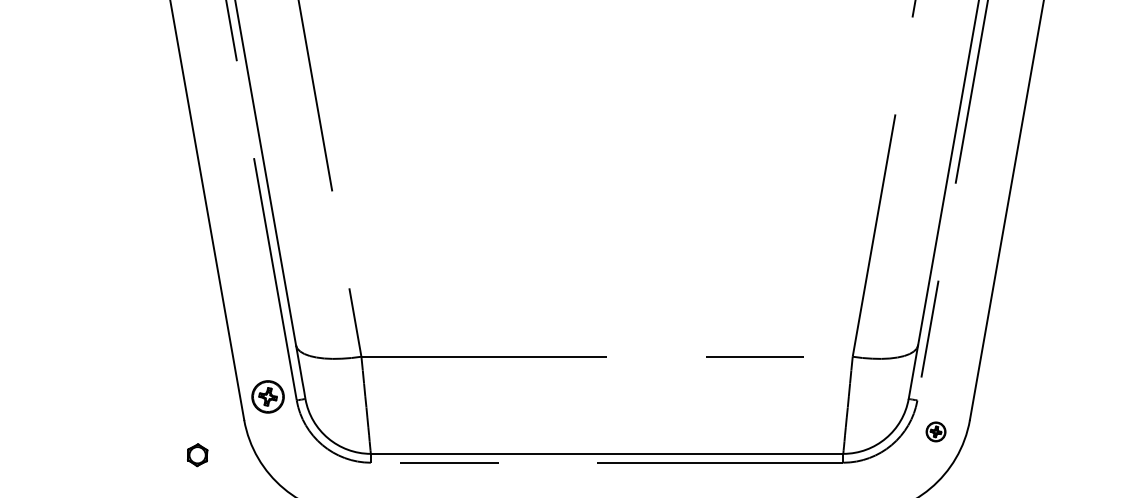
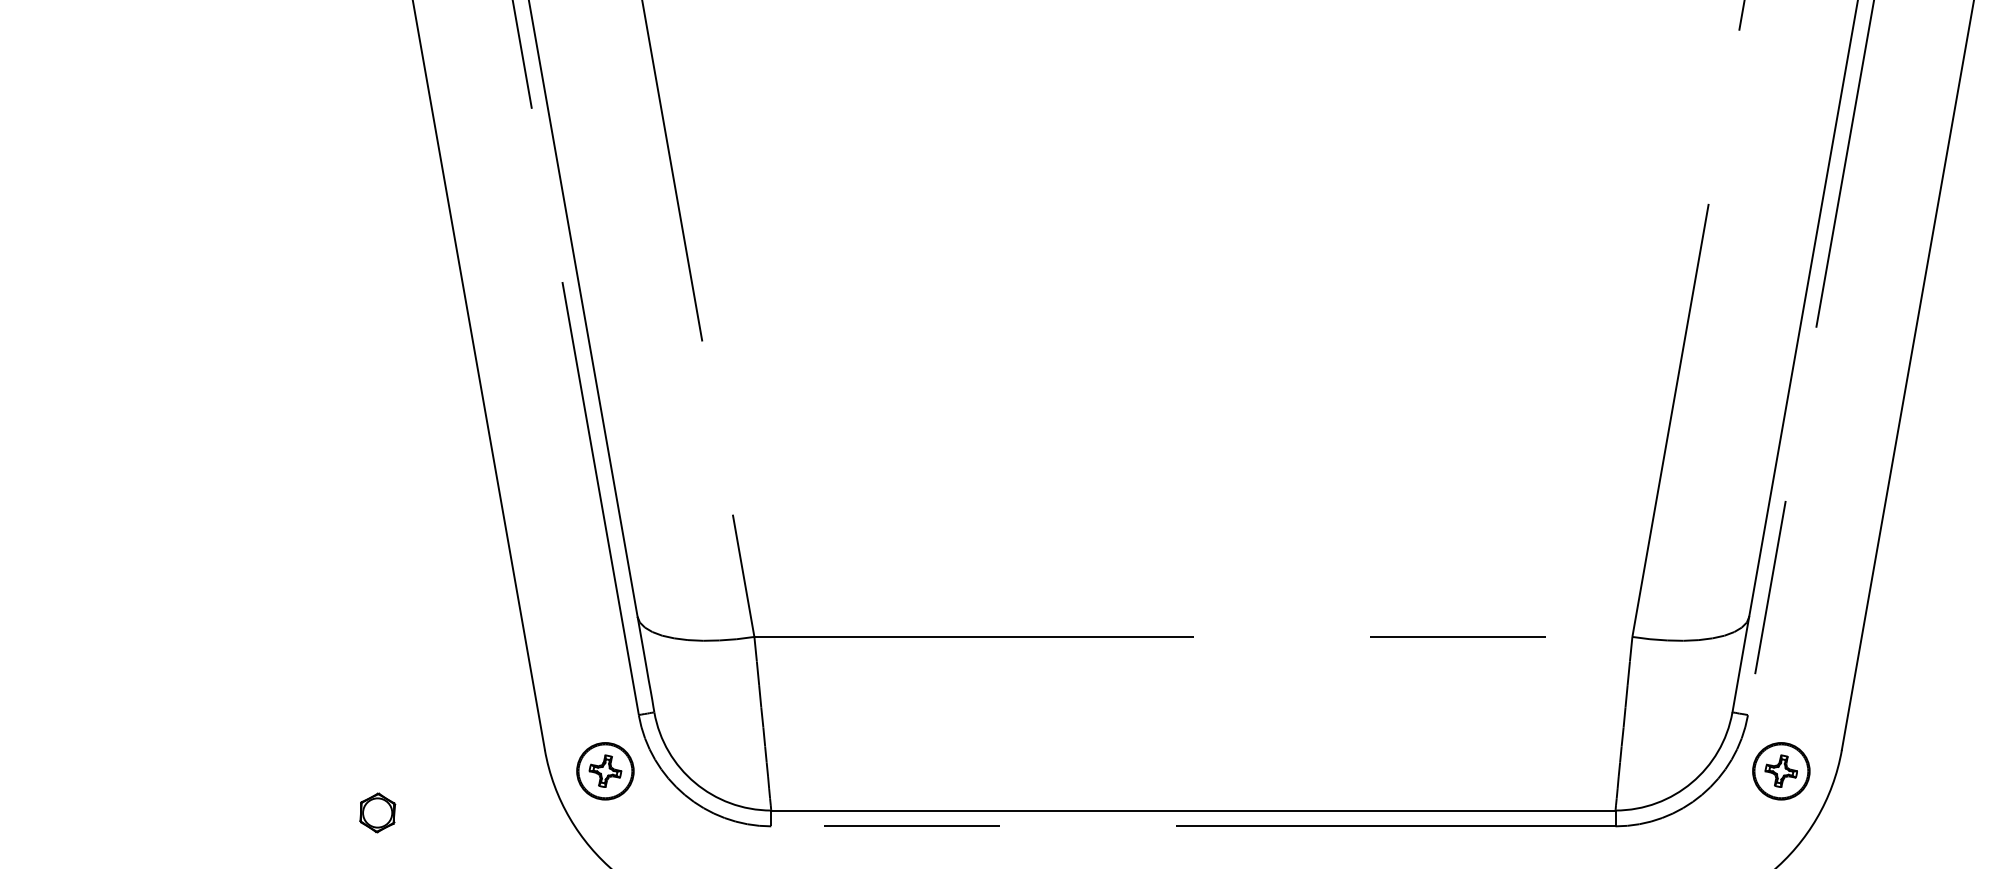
part: (267, 396) -> (604, 770), moved
part: (935, 431) -> (1780, 770), size x1.67
part: (197, 455) -> (377, 813), moved

